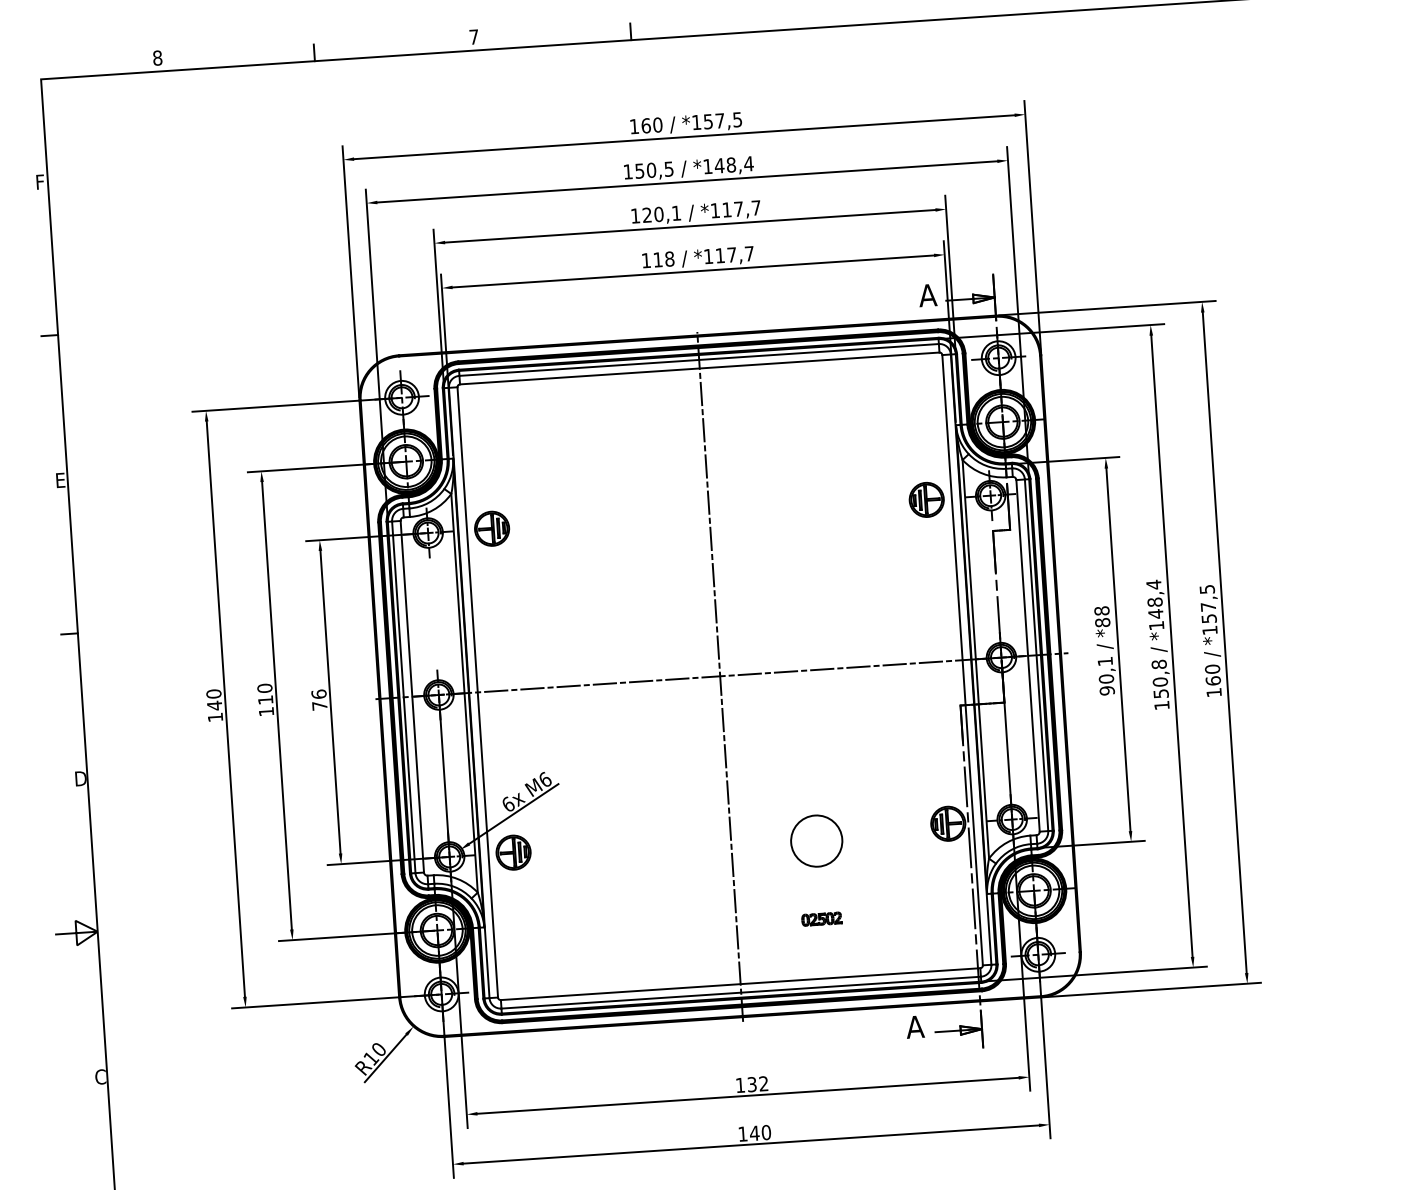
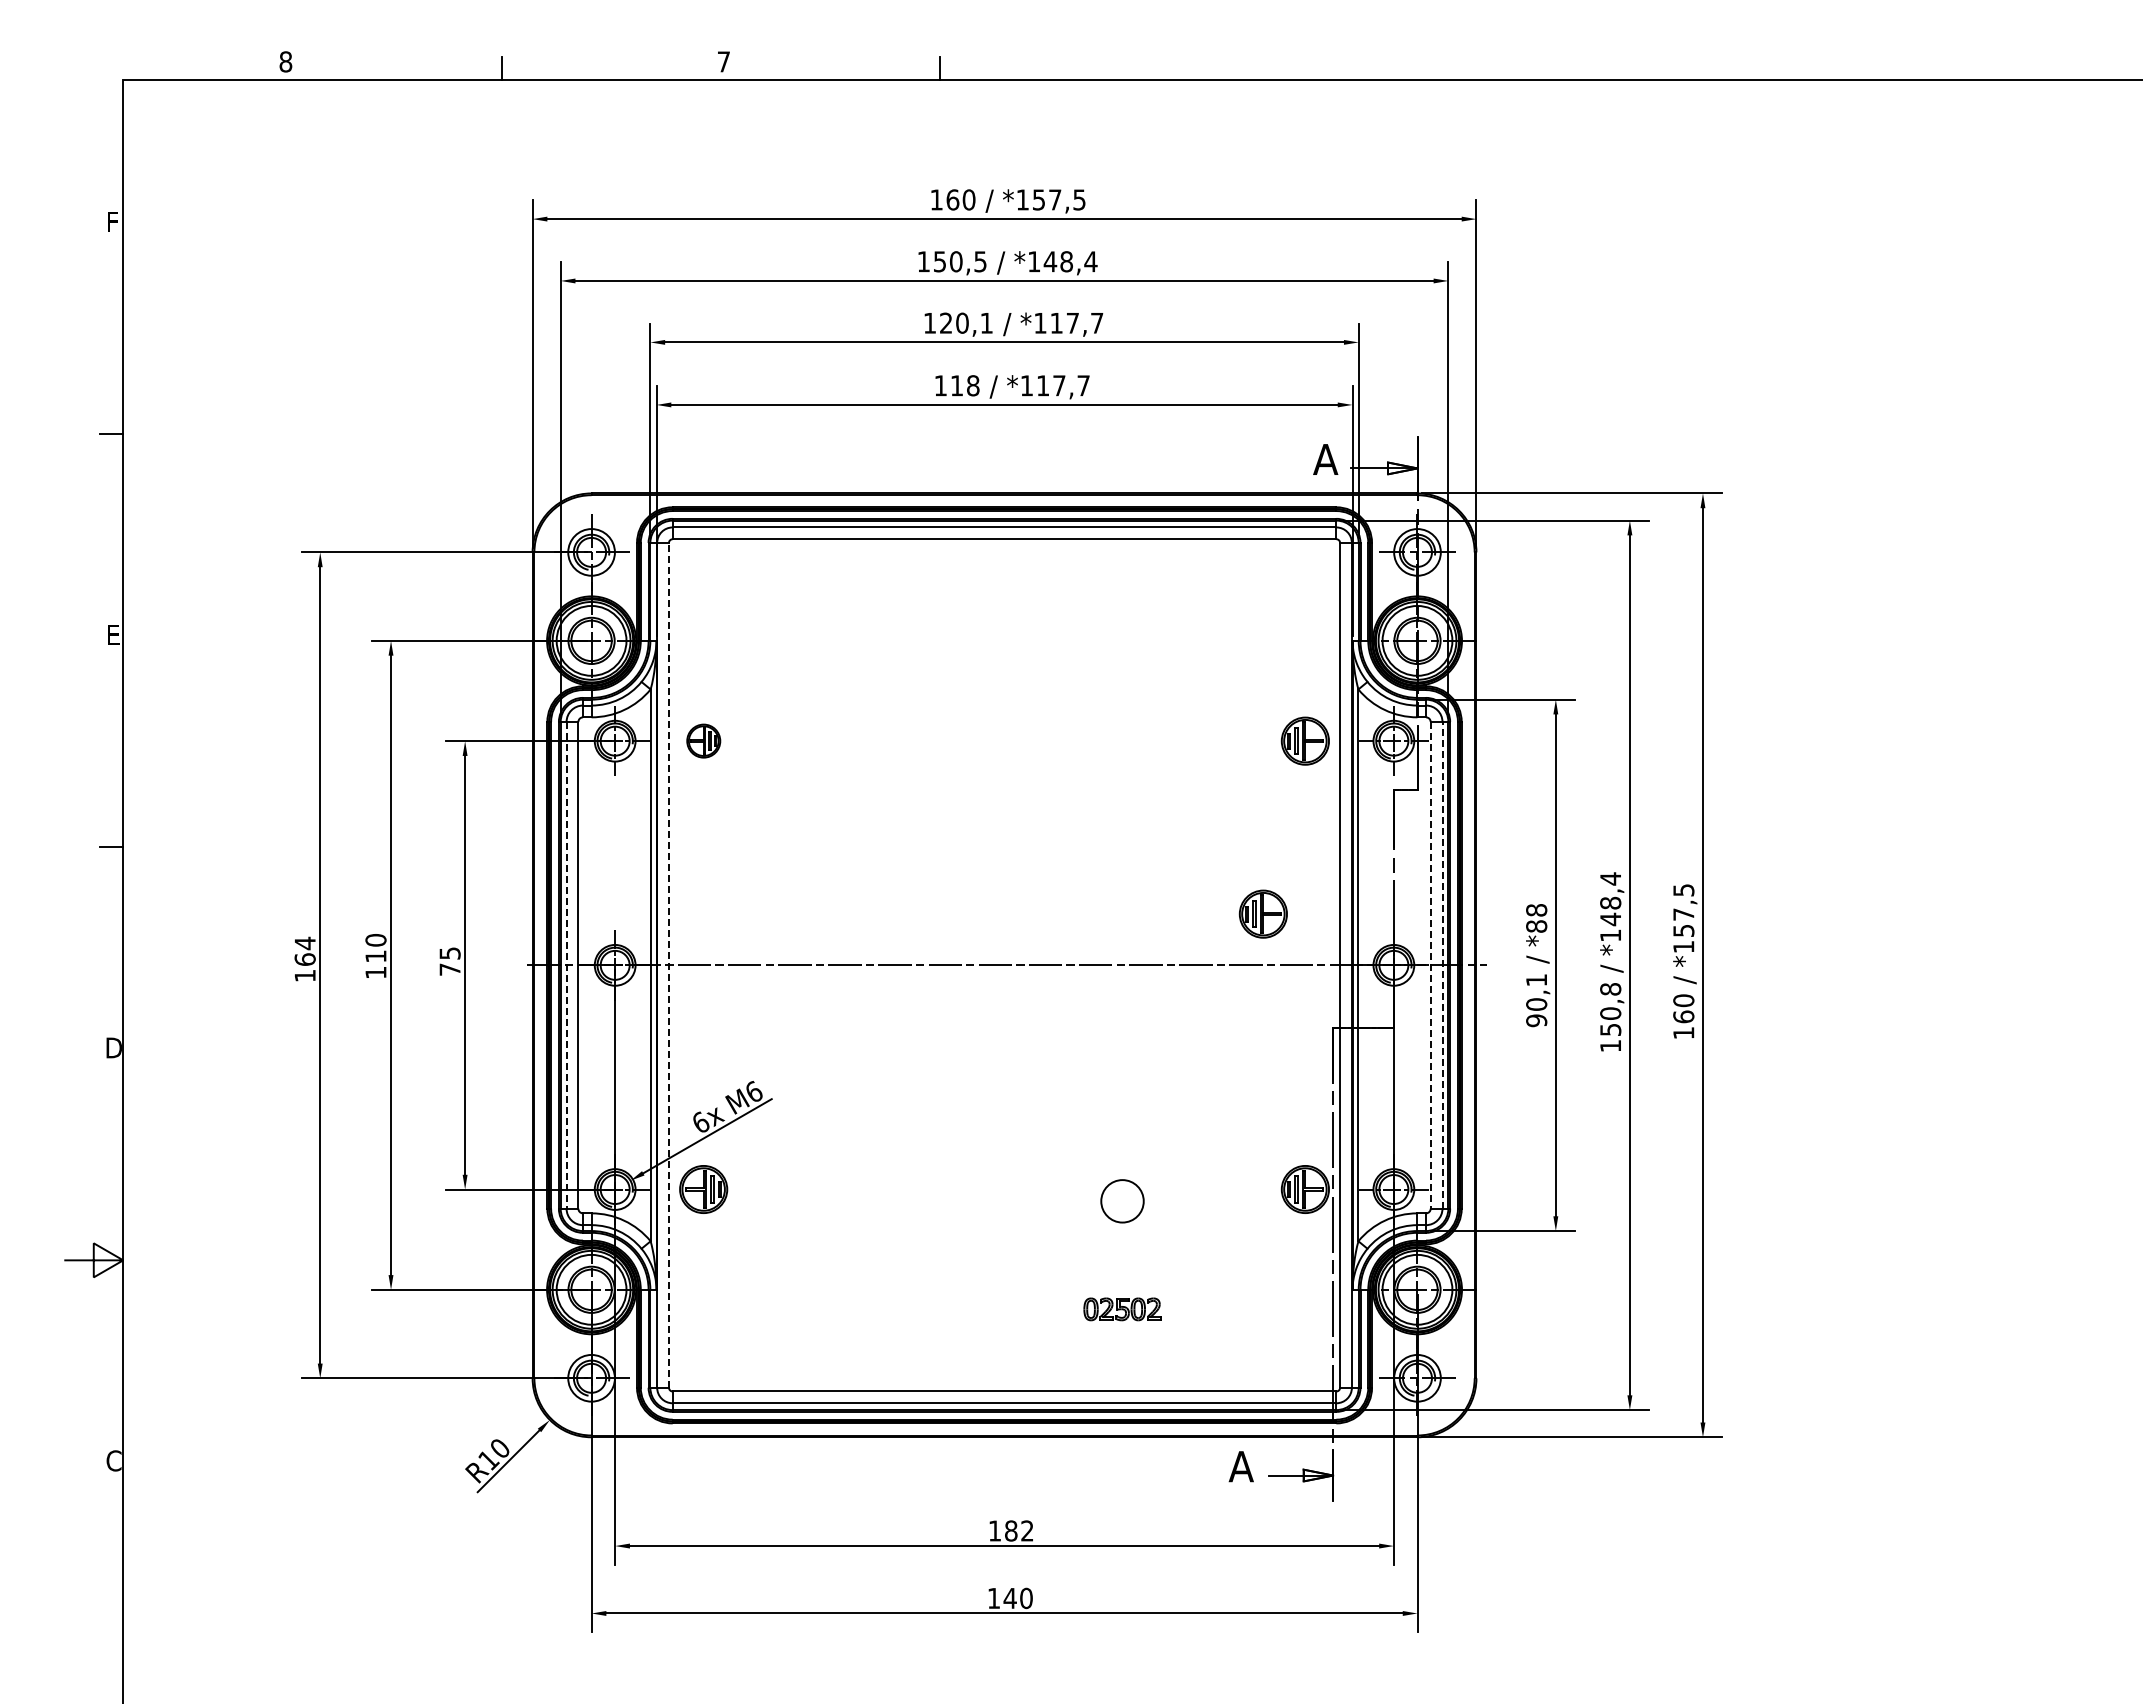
part: (491, 528) -> (703, 740), size x0.7
part: (904, 626) -> (1262, 913), added
line: (1036, 654) -> (1442, 964), solid -> dashed
line: (1027, 655) -> (1430, 965), solid -> dashed
line: (720, 676) -> (1004, 965), removed
line: (477, 691) -> (668, 964), solid -> dashed
text: (318, 694) -> (449, 953), 76 -> 75
line: (403, 697) -> (566, 965), solid -> dashed
text: (213, 699) -> (304, 951), 140 -> 164
circle: (816, 840) -> (1122, 1200), size x0.6
part: (821, 919) -> (1122, 1309), size x1.4
text: (752, 1084) -> (1011, 1530), 132 -> 182

